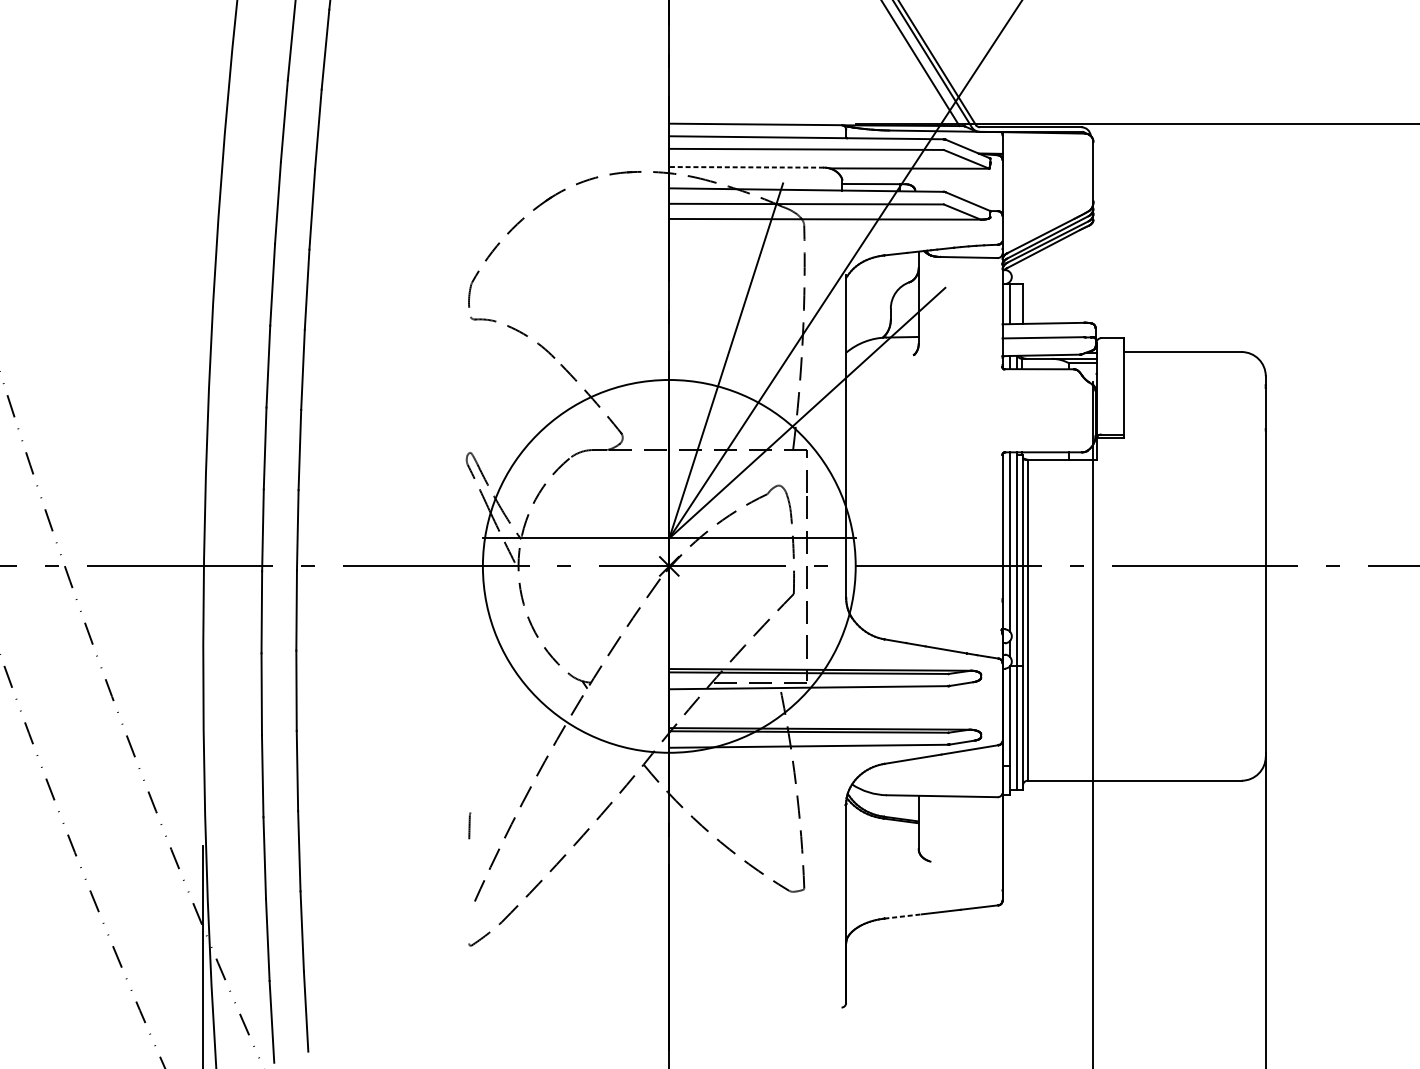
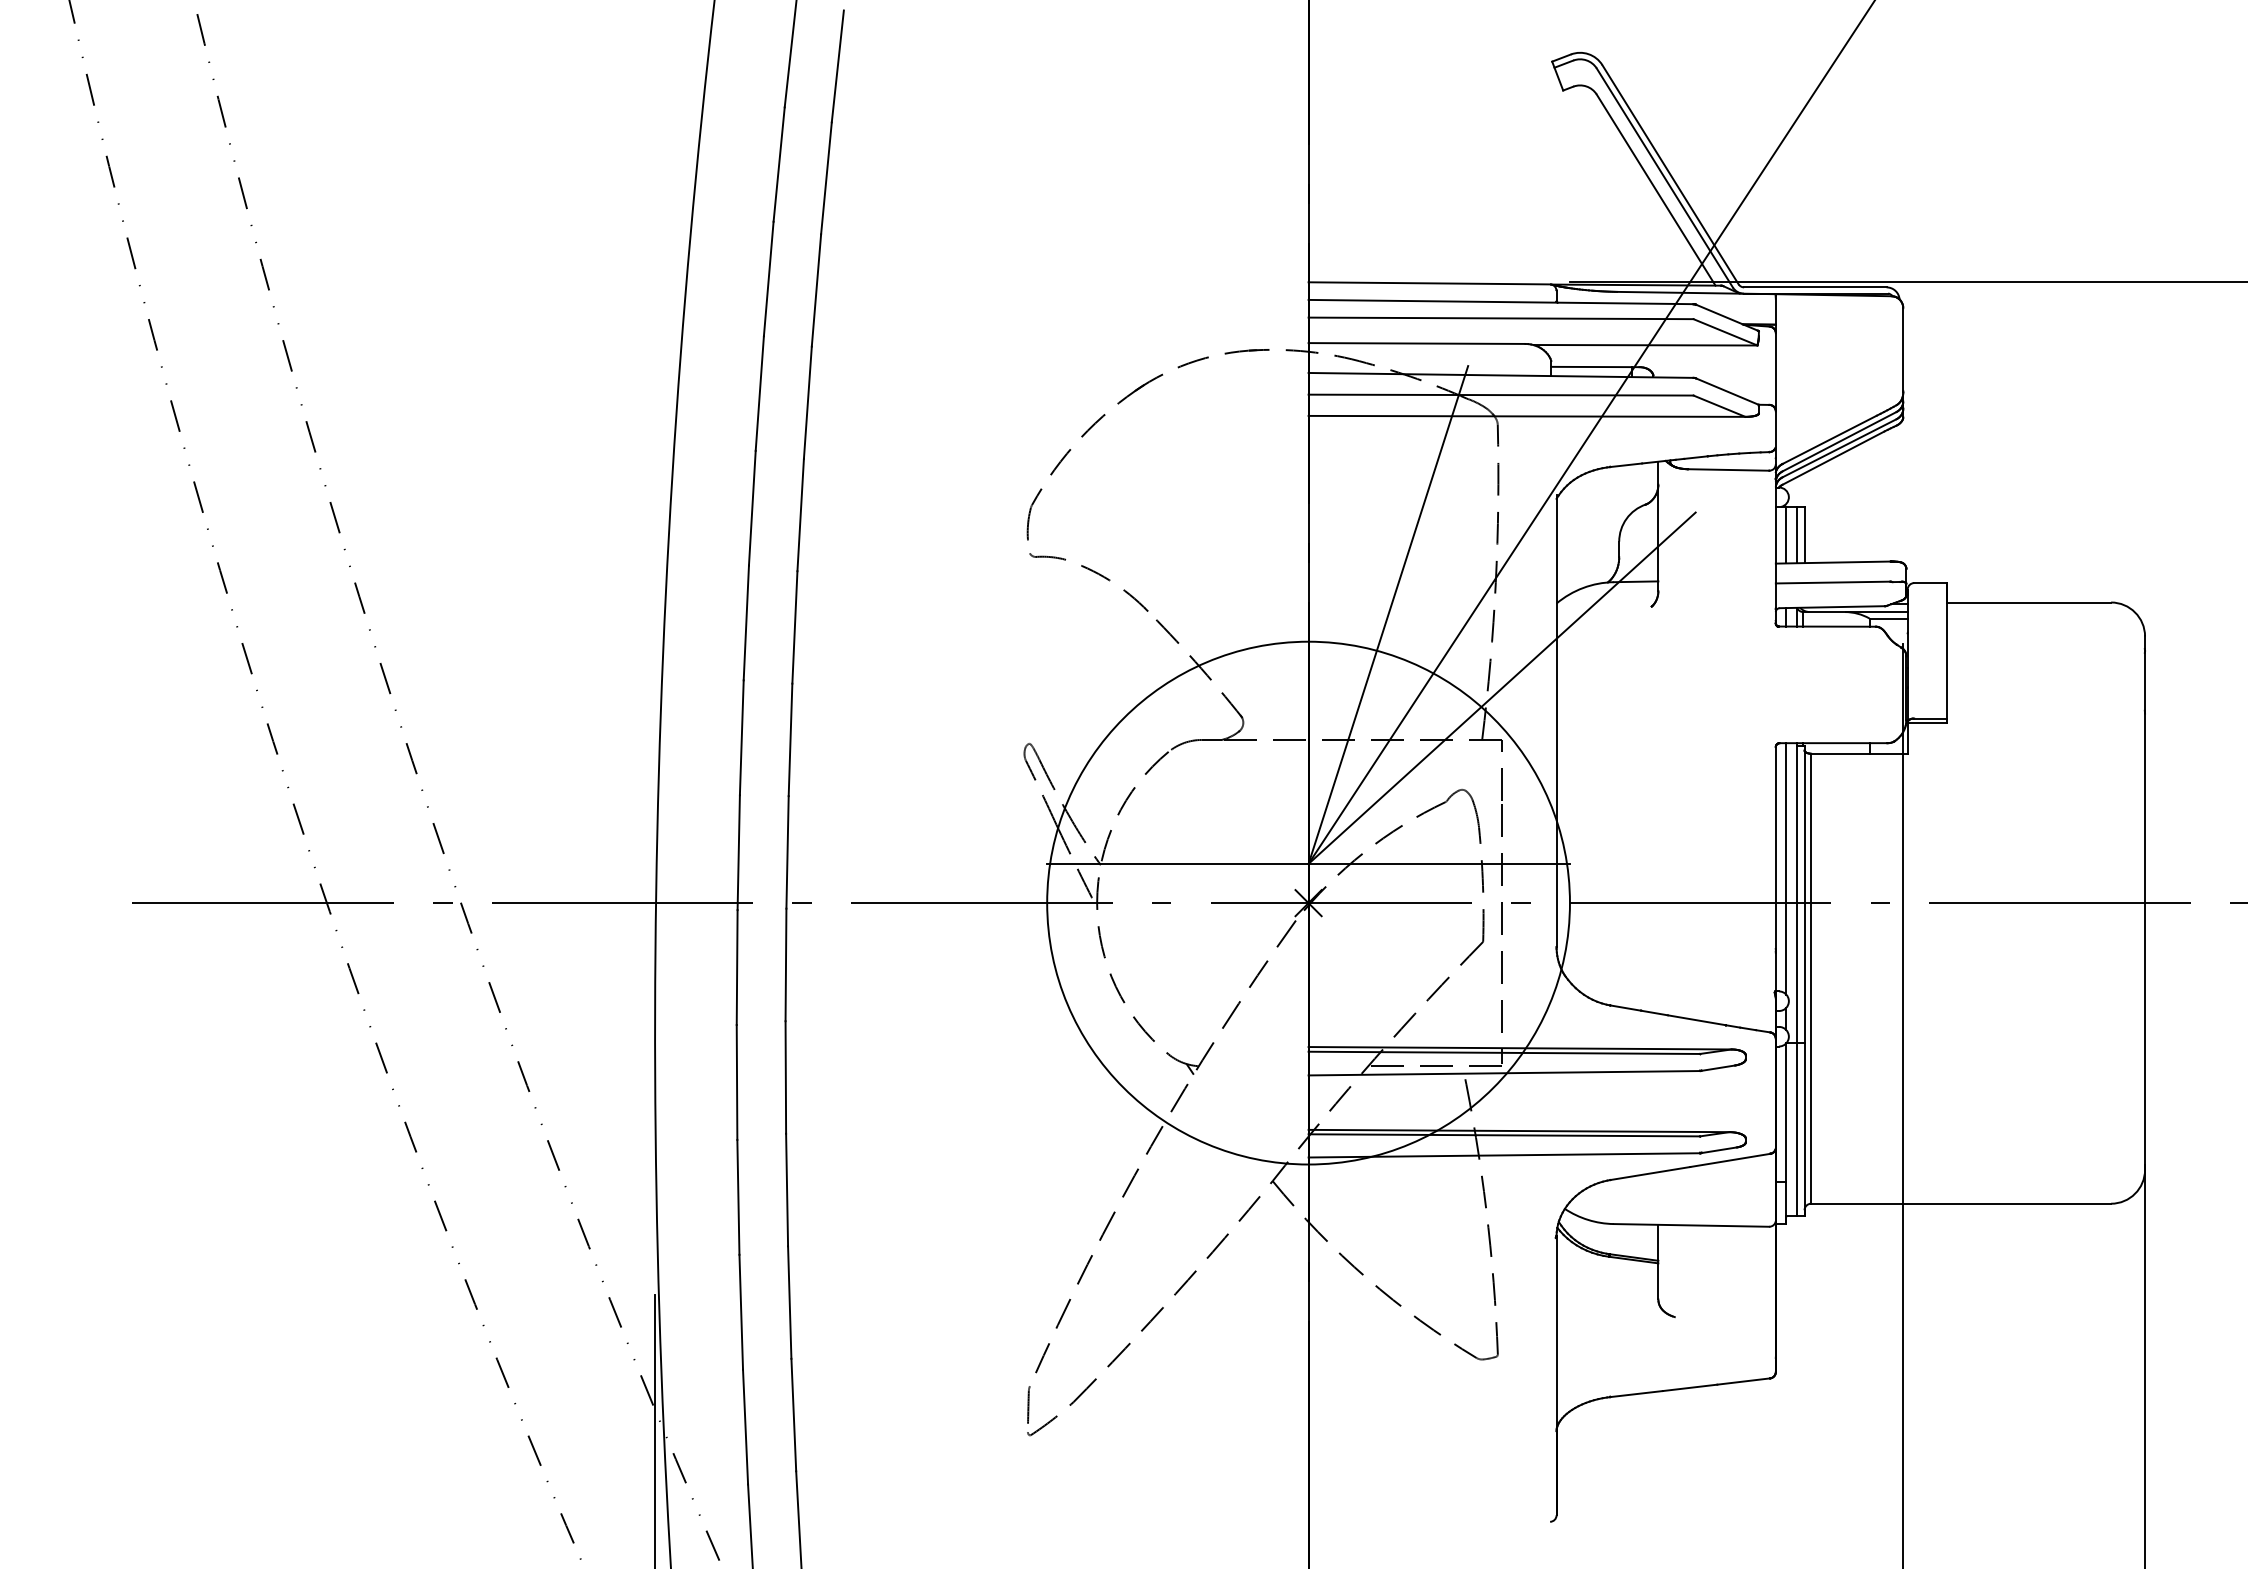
line: (746, 167) -> (1416, 343), dashed -> solid
line: (1017, 303) -> (1796, 534), added
line: (469, 825) -> (1028, 1404), moved
line: (903, 916) -> (1636, 1394), dashed -> solid

